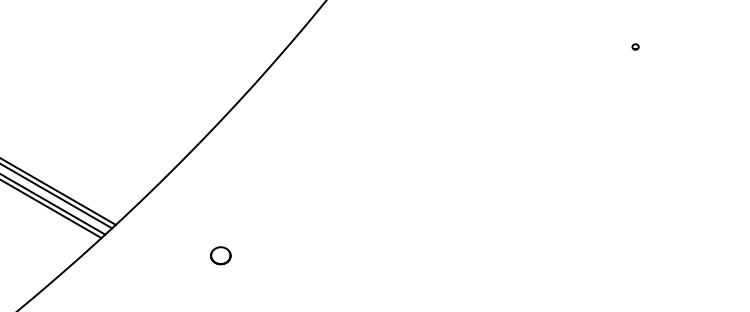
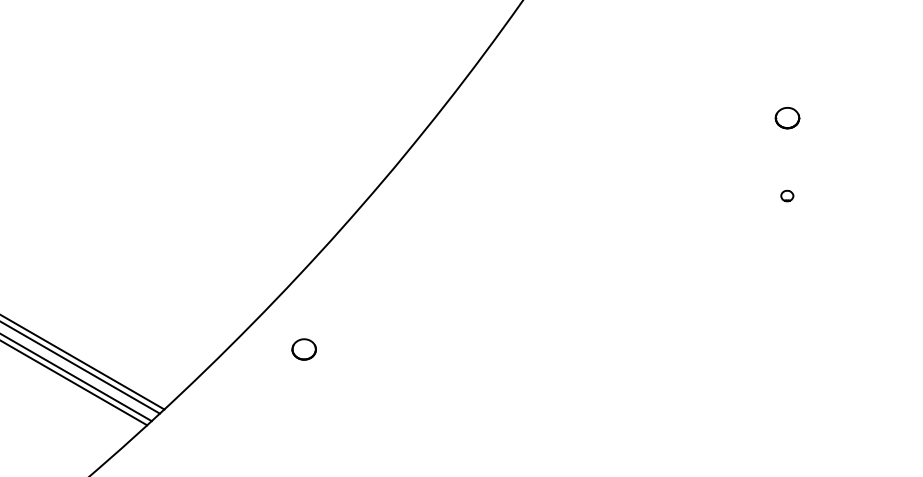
part: (635, 47) -> (787, 196), size x1.6
part: (220, 255) -> (303, 349), moved

